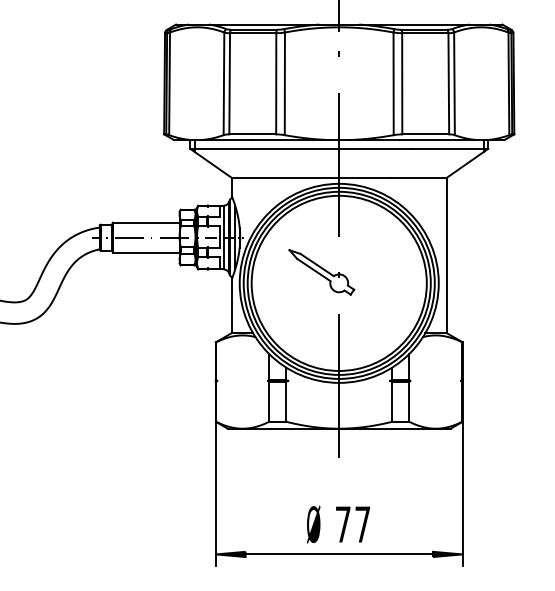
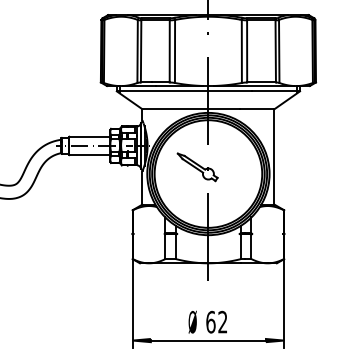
text: (352, 523) -> (216, 321), 77 -> 62

